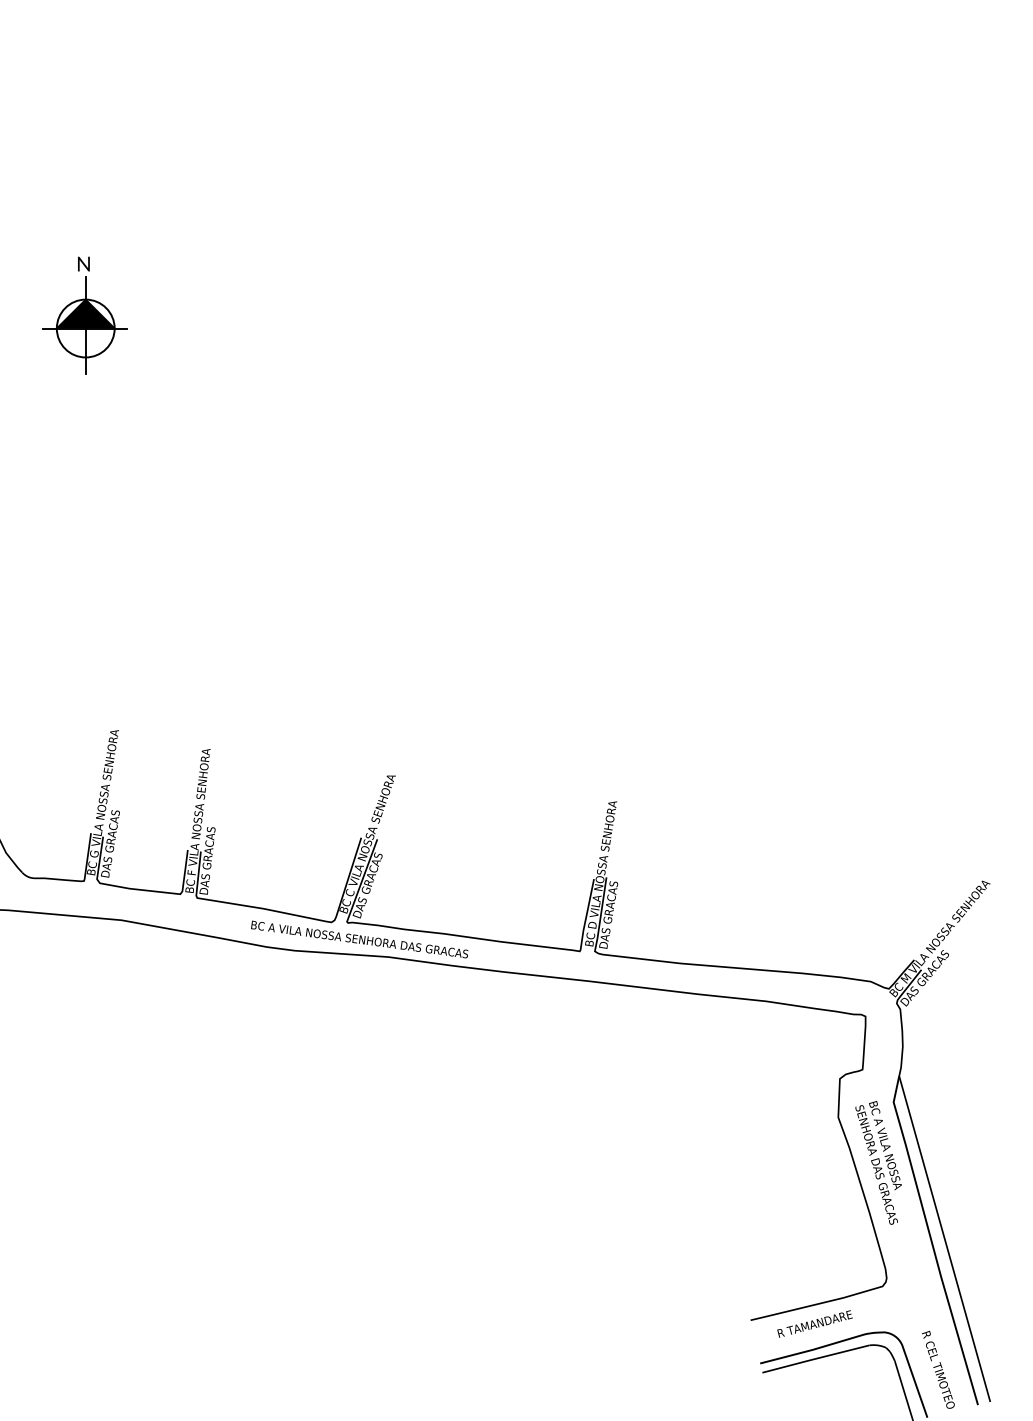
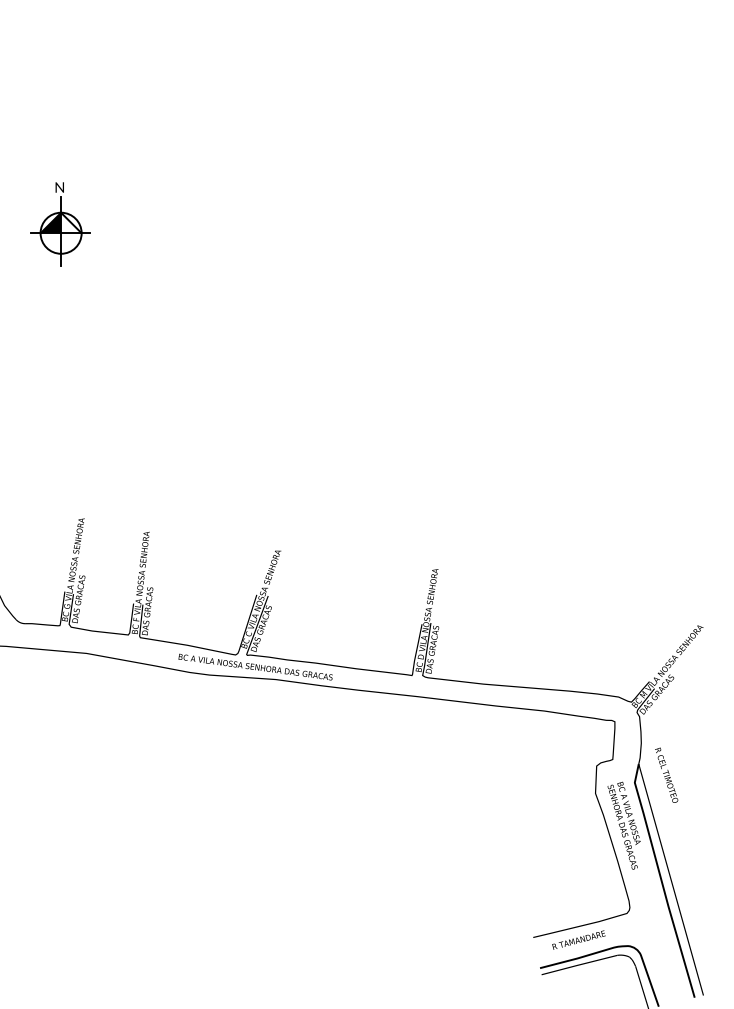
fill: (99, 313) -> (70, 222), removed
text: (938, 1369) -> (666, 775), moved

